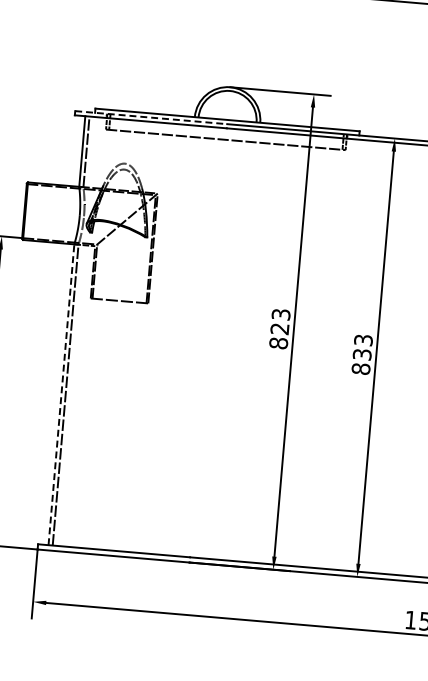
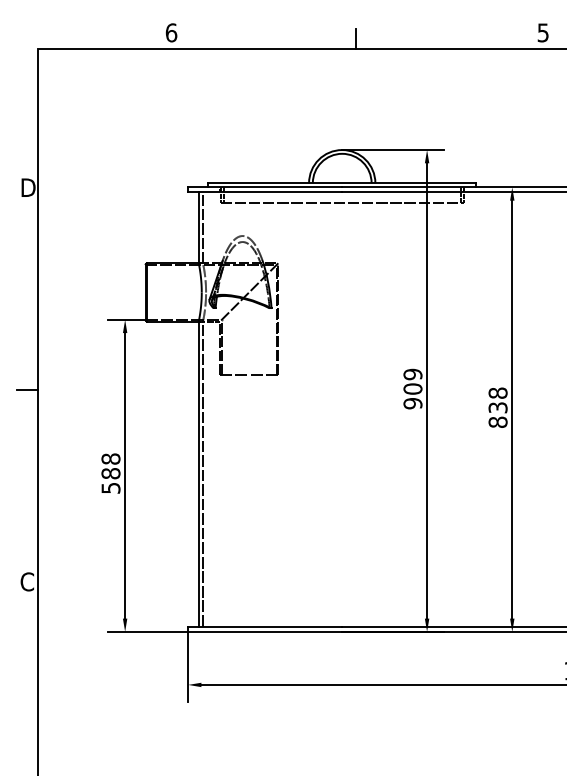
line: (151, 117) -> (265, 187), dashed -> solid
text: (279, 328) -> (412, 388), 823 -> 909
text: (363, 339) -> (497, 392), 833 -> 838
line: (61, 394) -> (198, 473), dashed -> solid

